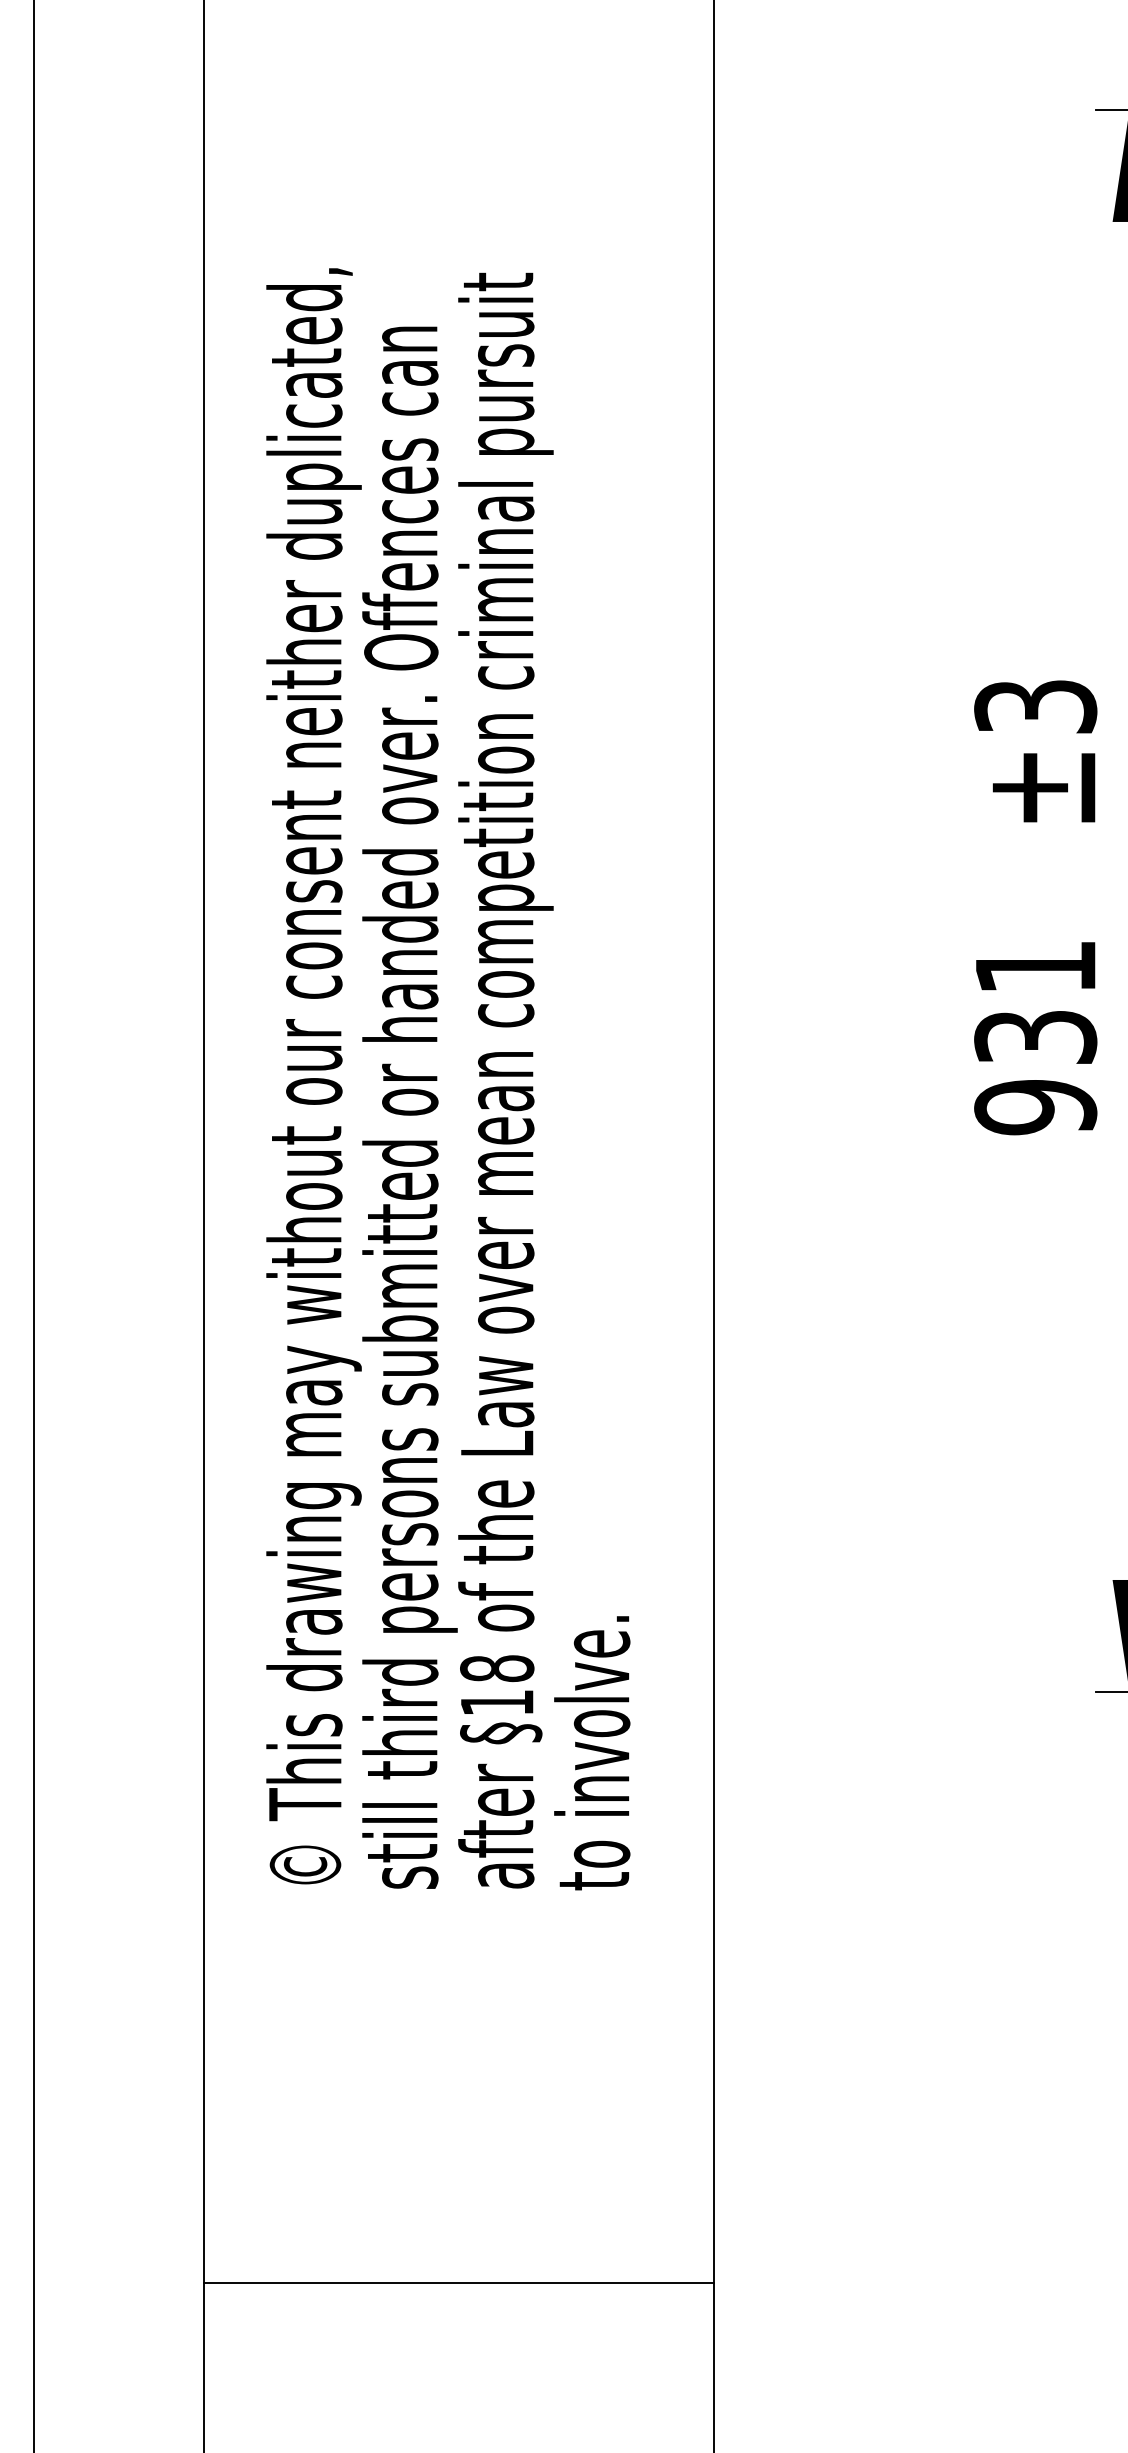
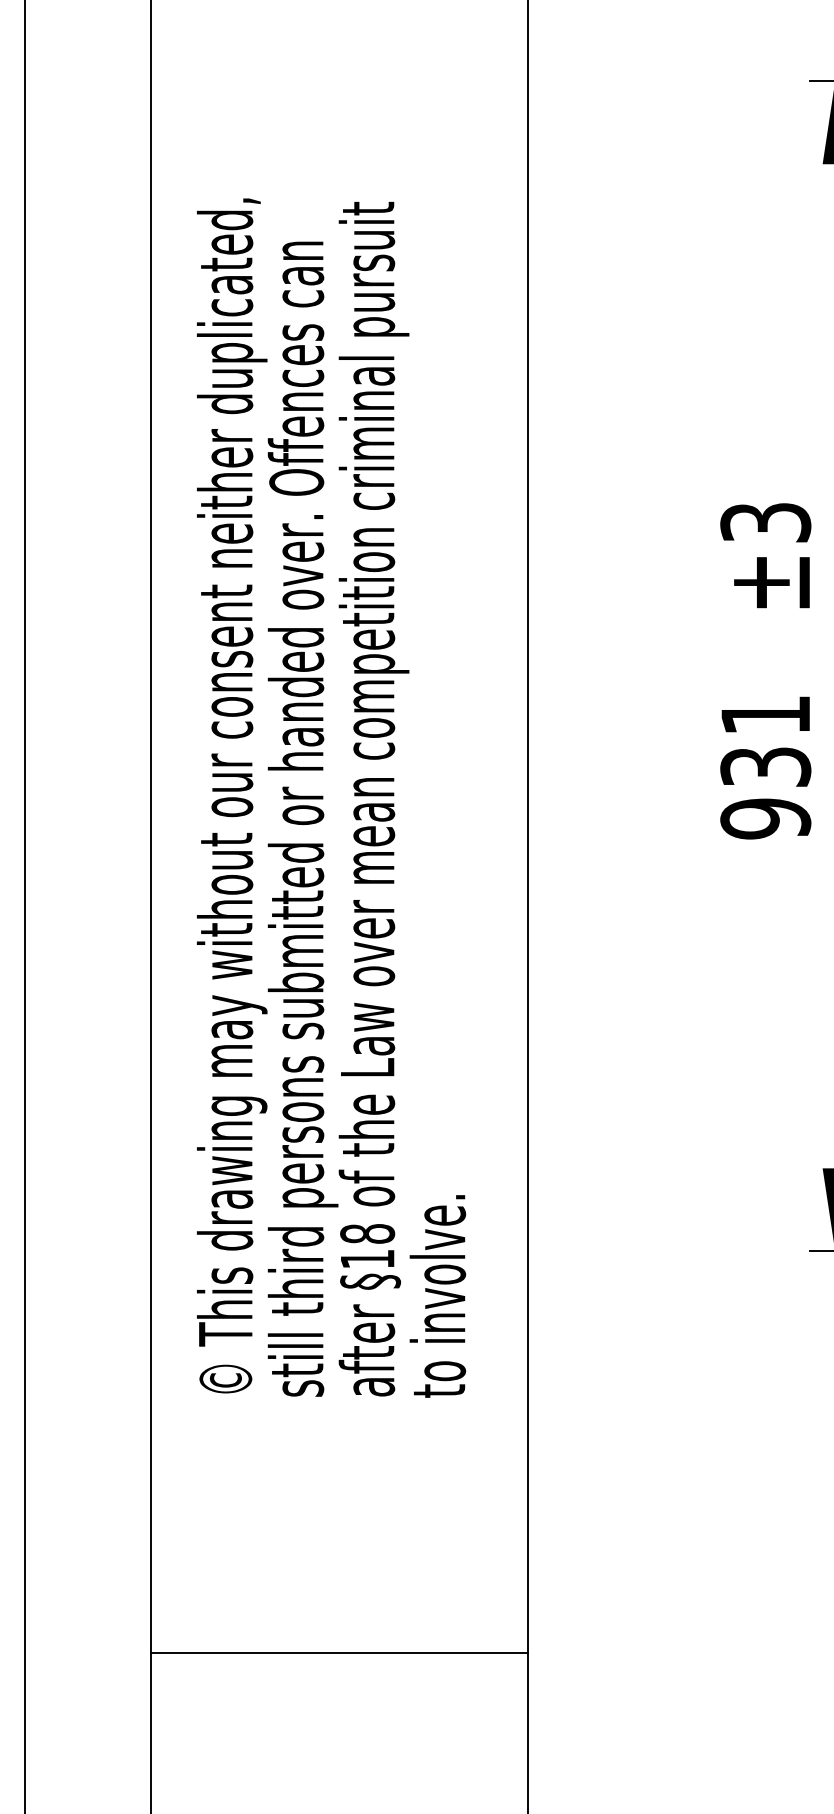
line: (458, 2282) -> (338, 1653), moved

